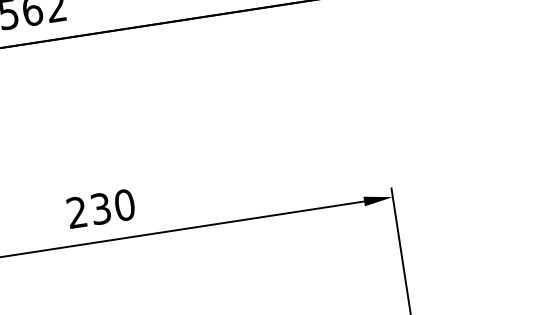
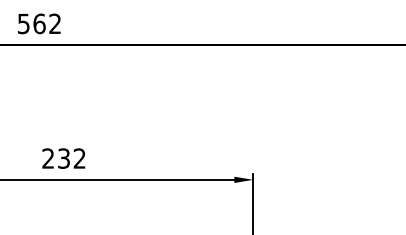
text: (124, 205) -> (79, 158), 230 -> 232

